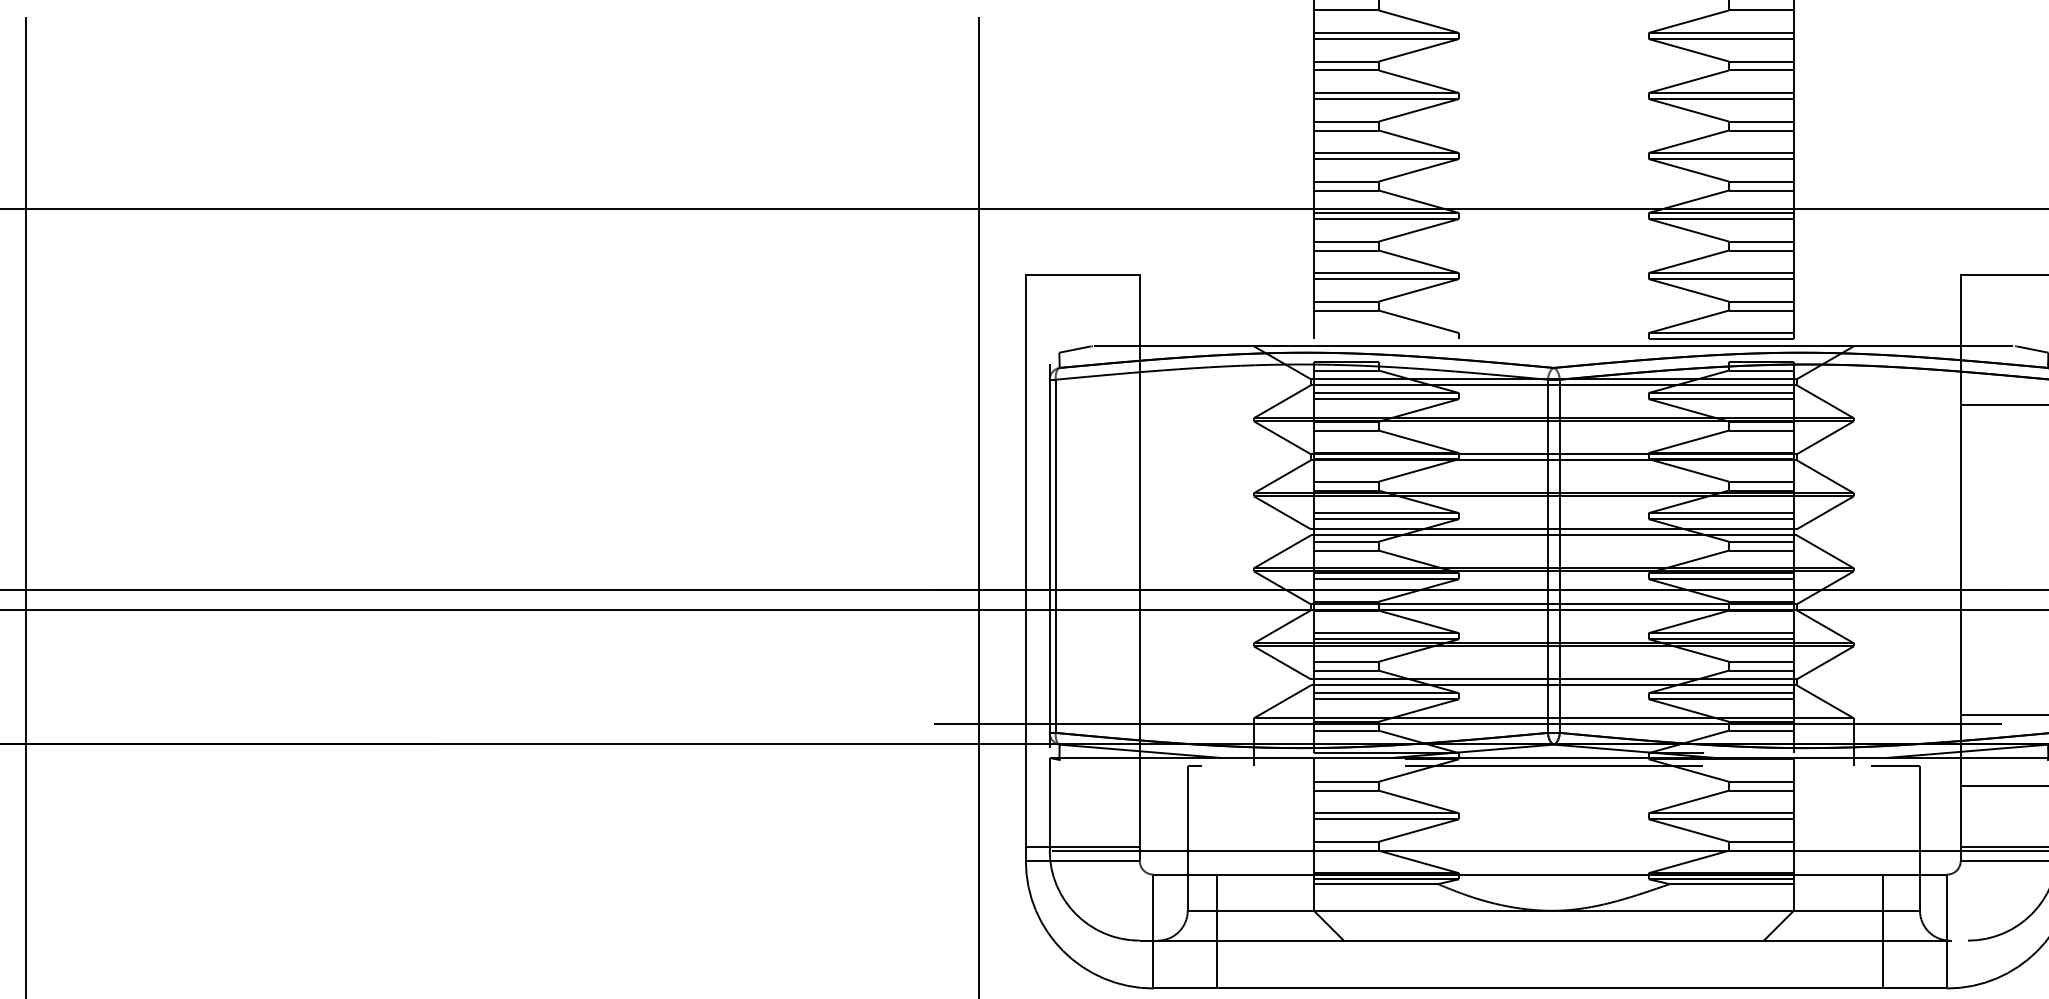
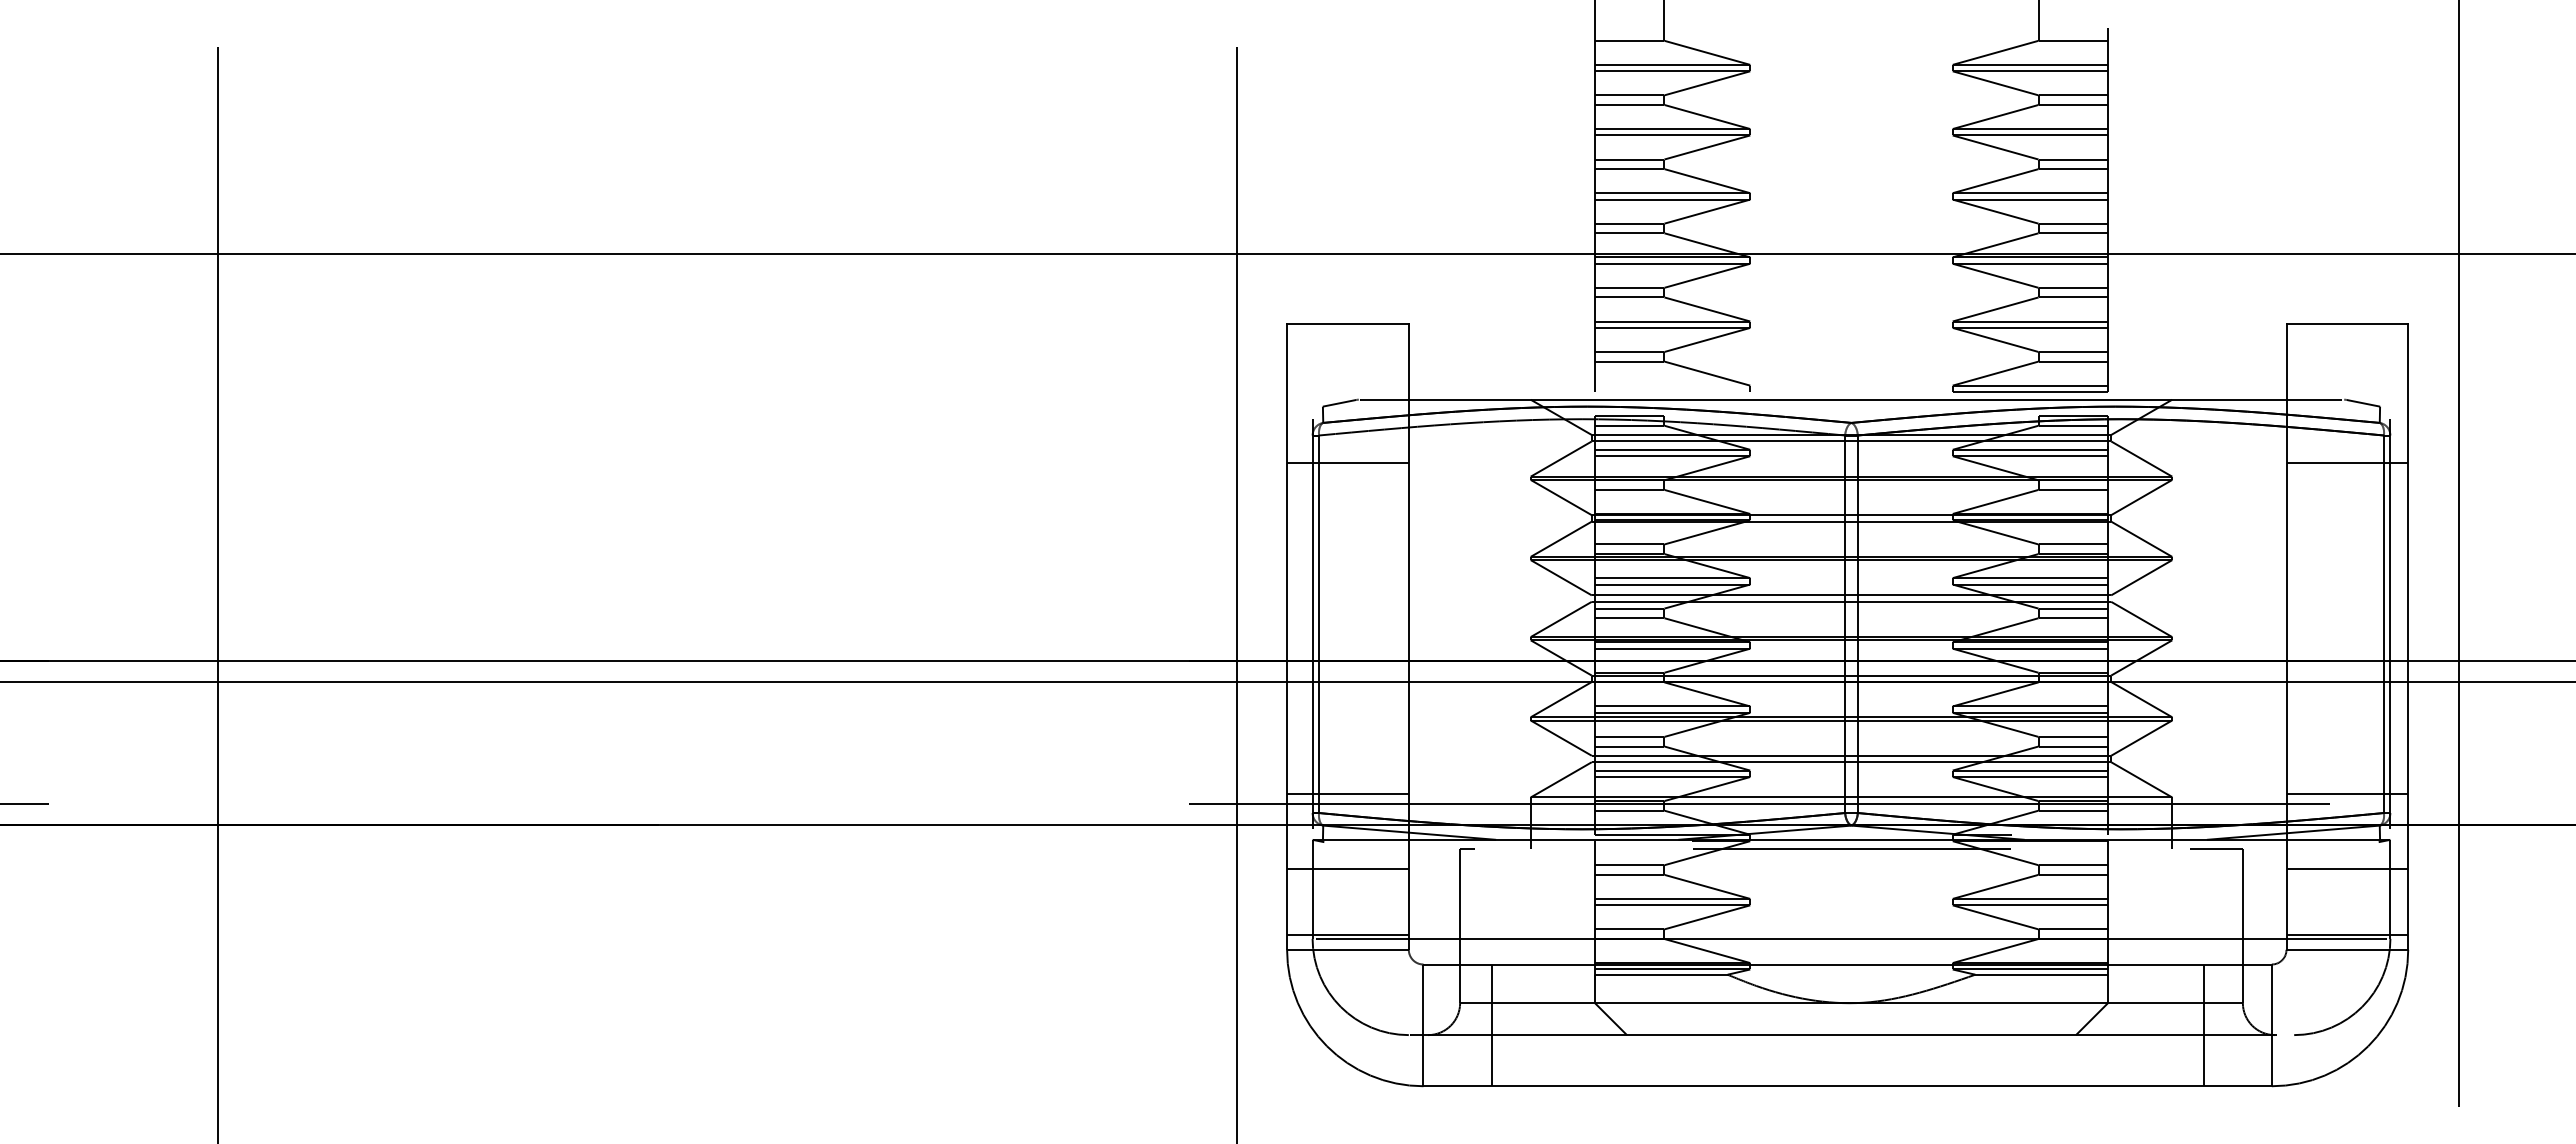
line: (1082, 404) -> (1347, 462), added
line: (1082, 714) -> (1347, 793), added
line: (1082, 785) -> (1347, 869), added

